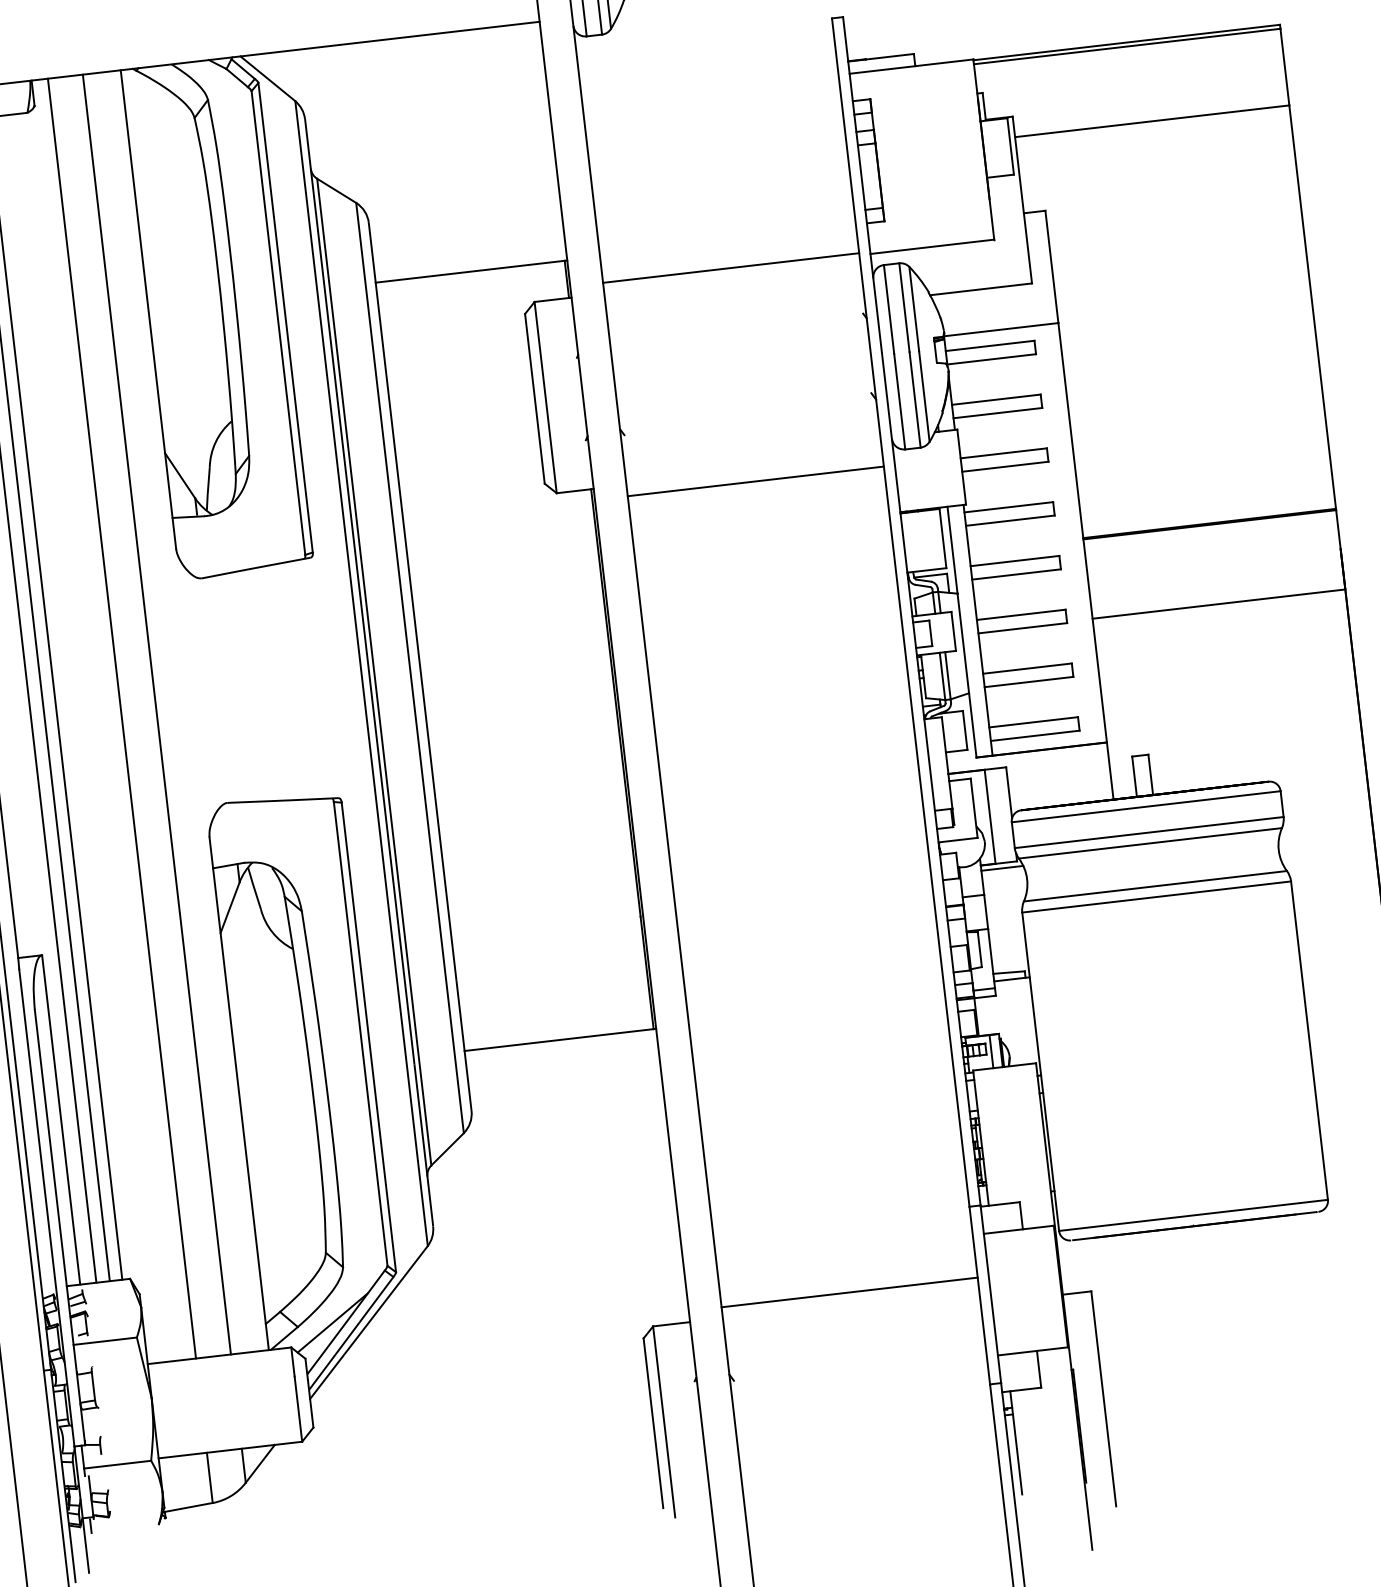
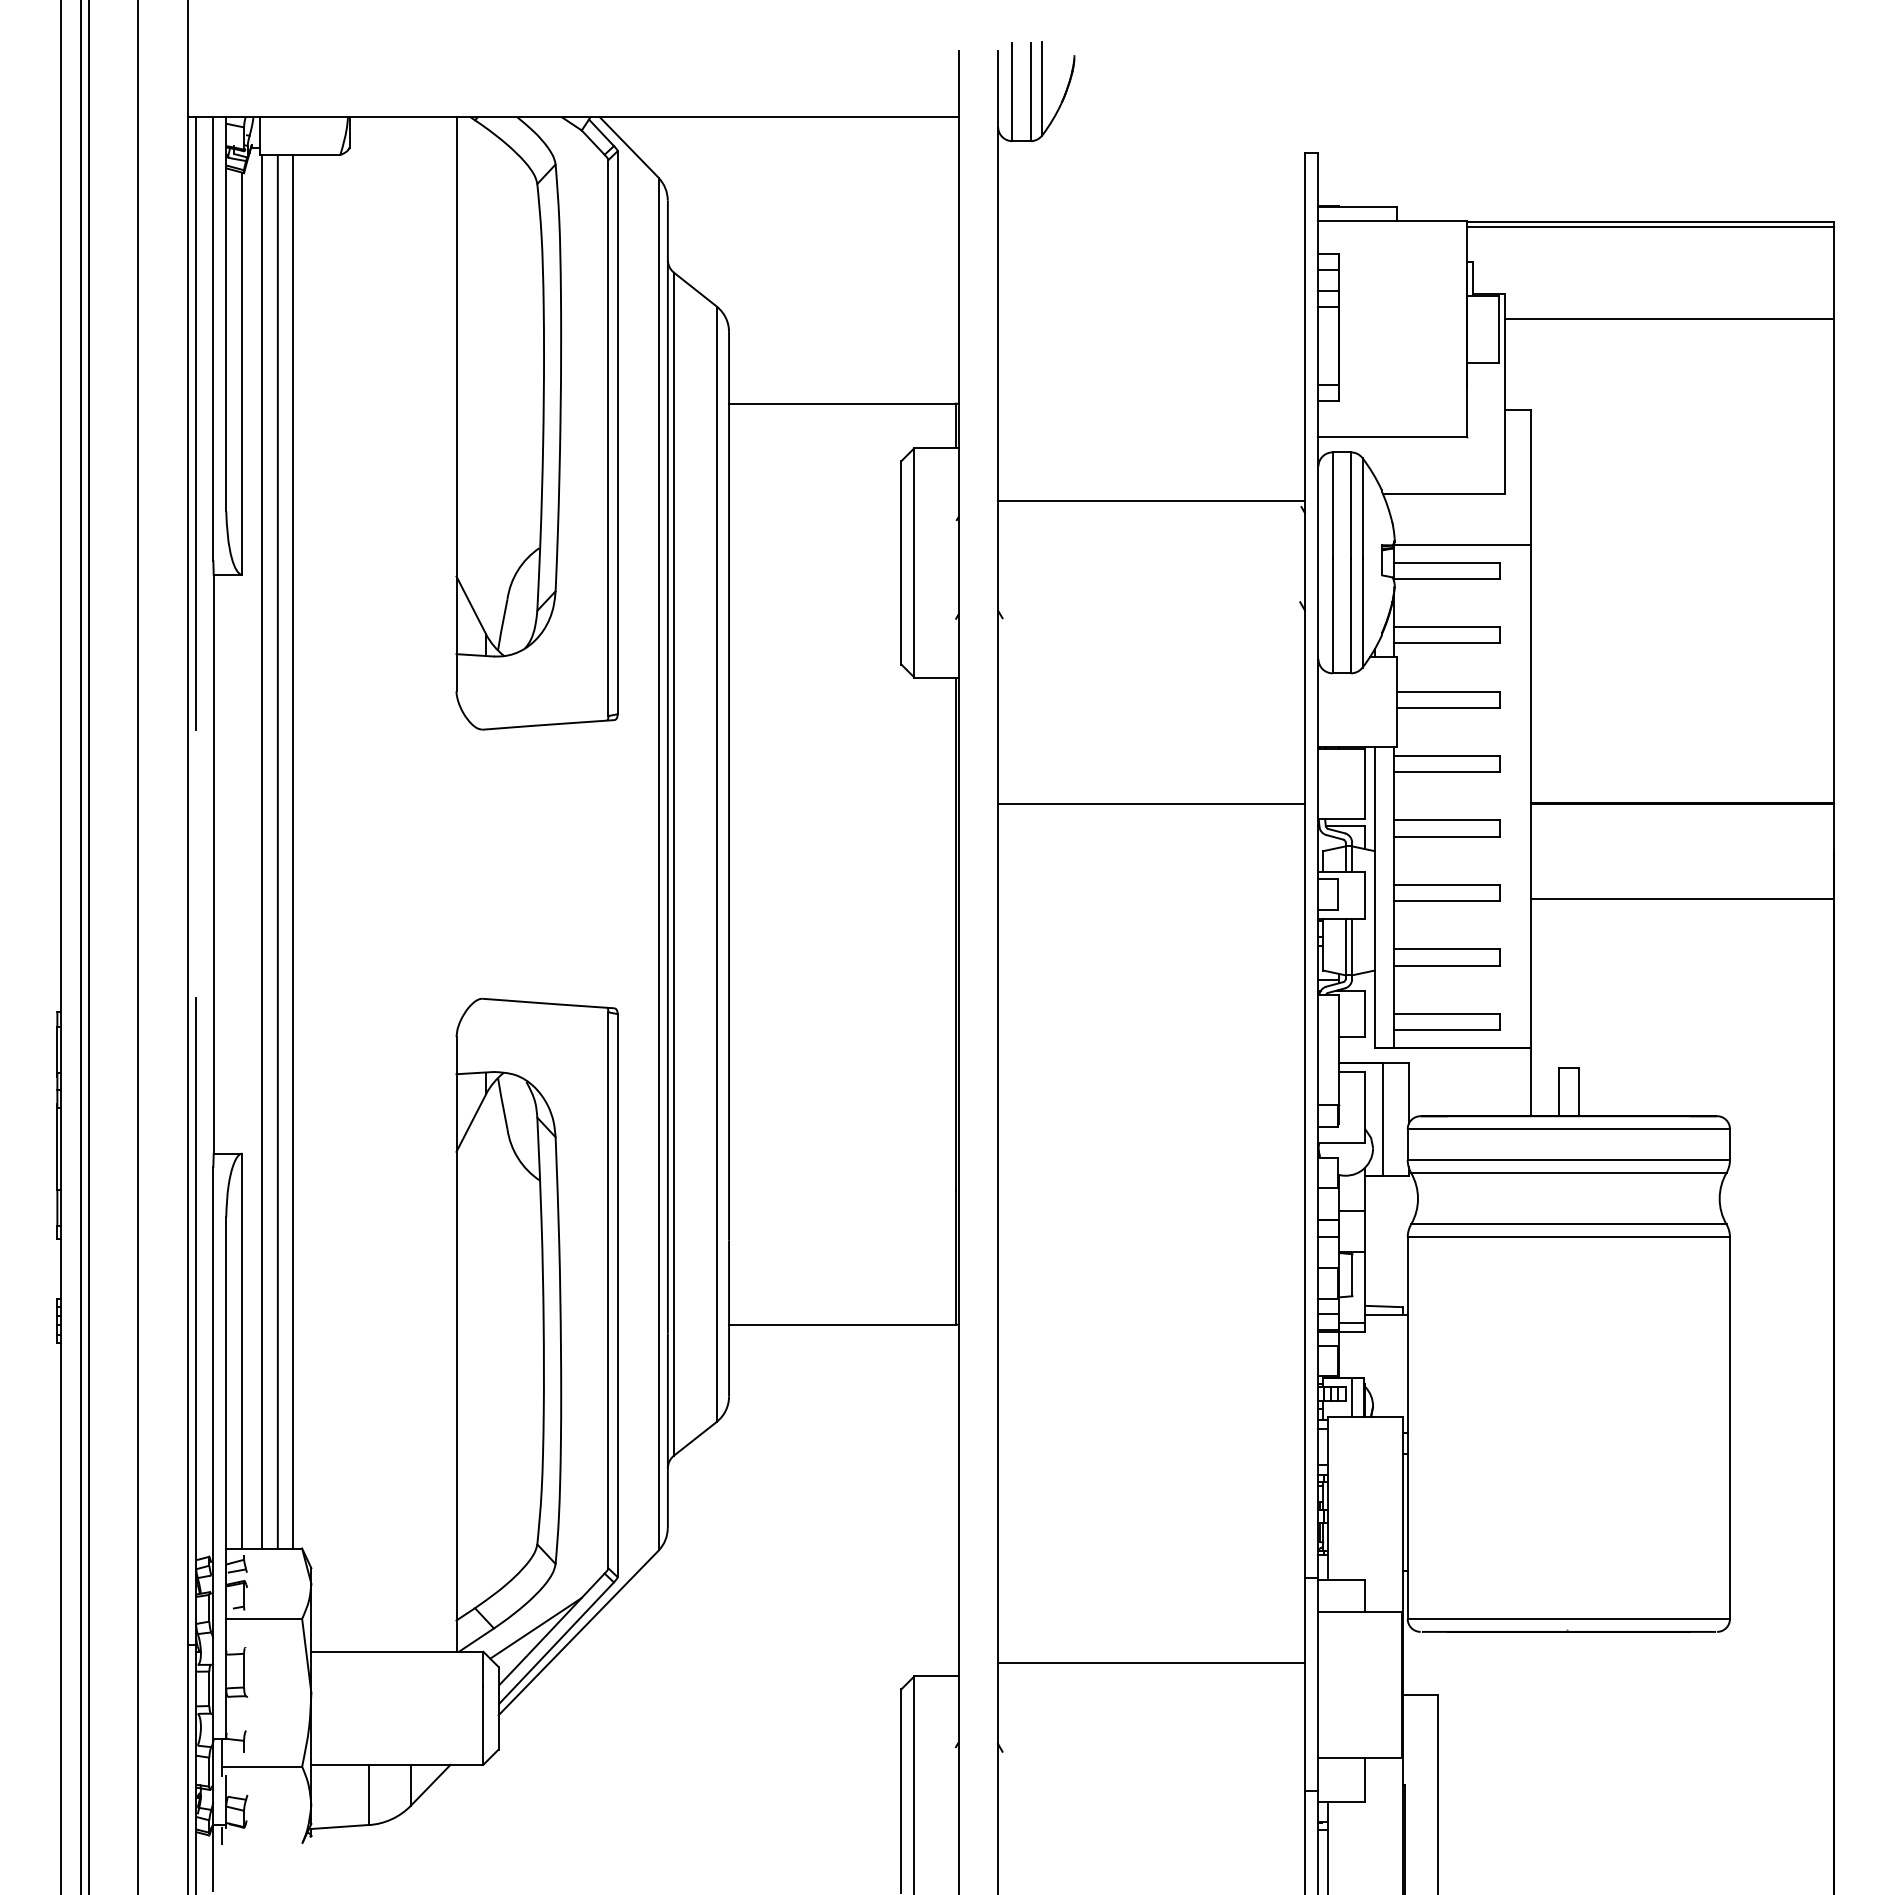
line: (731, 267) -> (1151, 500), moved
line: (755, 481) -> (1151, 803), moved
line: (157, 714) -> (411, 884), removed
line: (122, 718) -> (369, 884), removed
line: (1002, 868) -> (1390, 1182), removed

